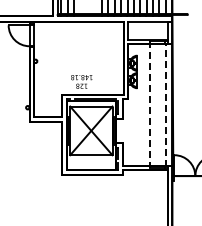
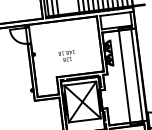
text: (81, 81) -> (66, 55), moved
line: (166, 104) -> (137, 74), dashed -> solid
line: (150, 105) -> (124, 77), dashed -> solid

